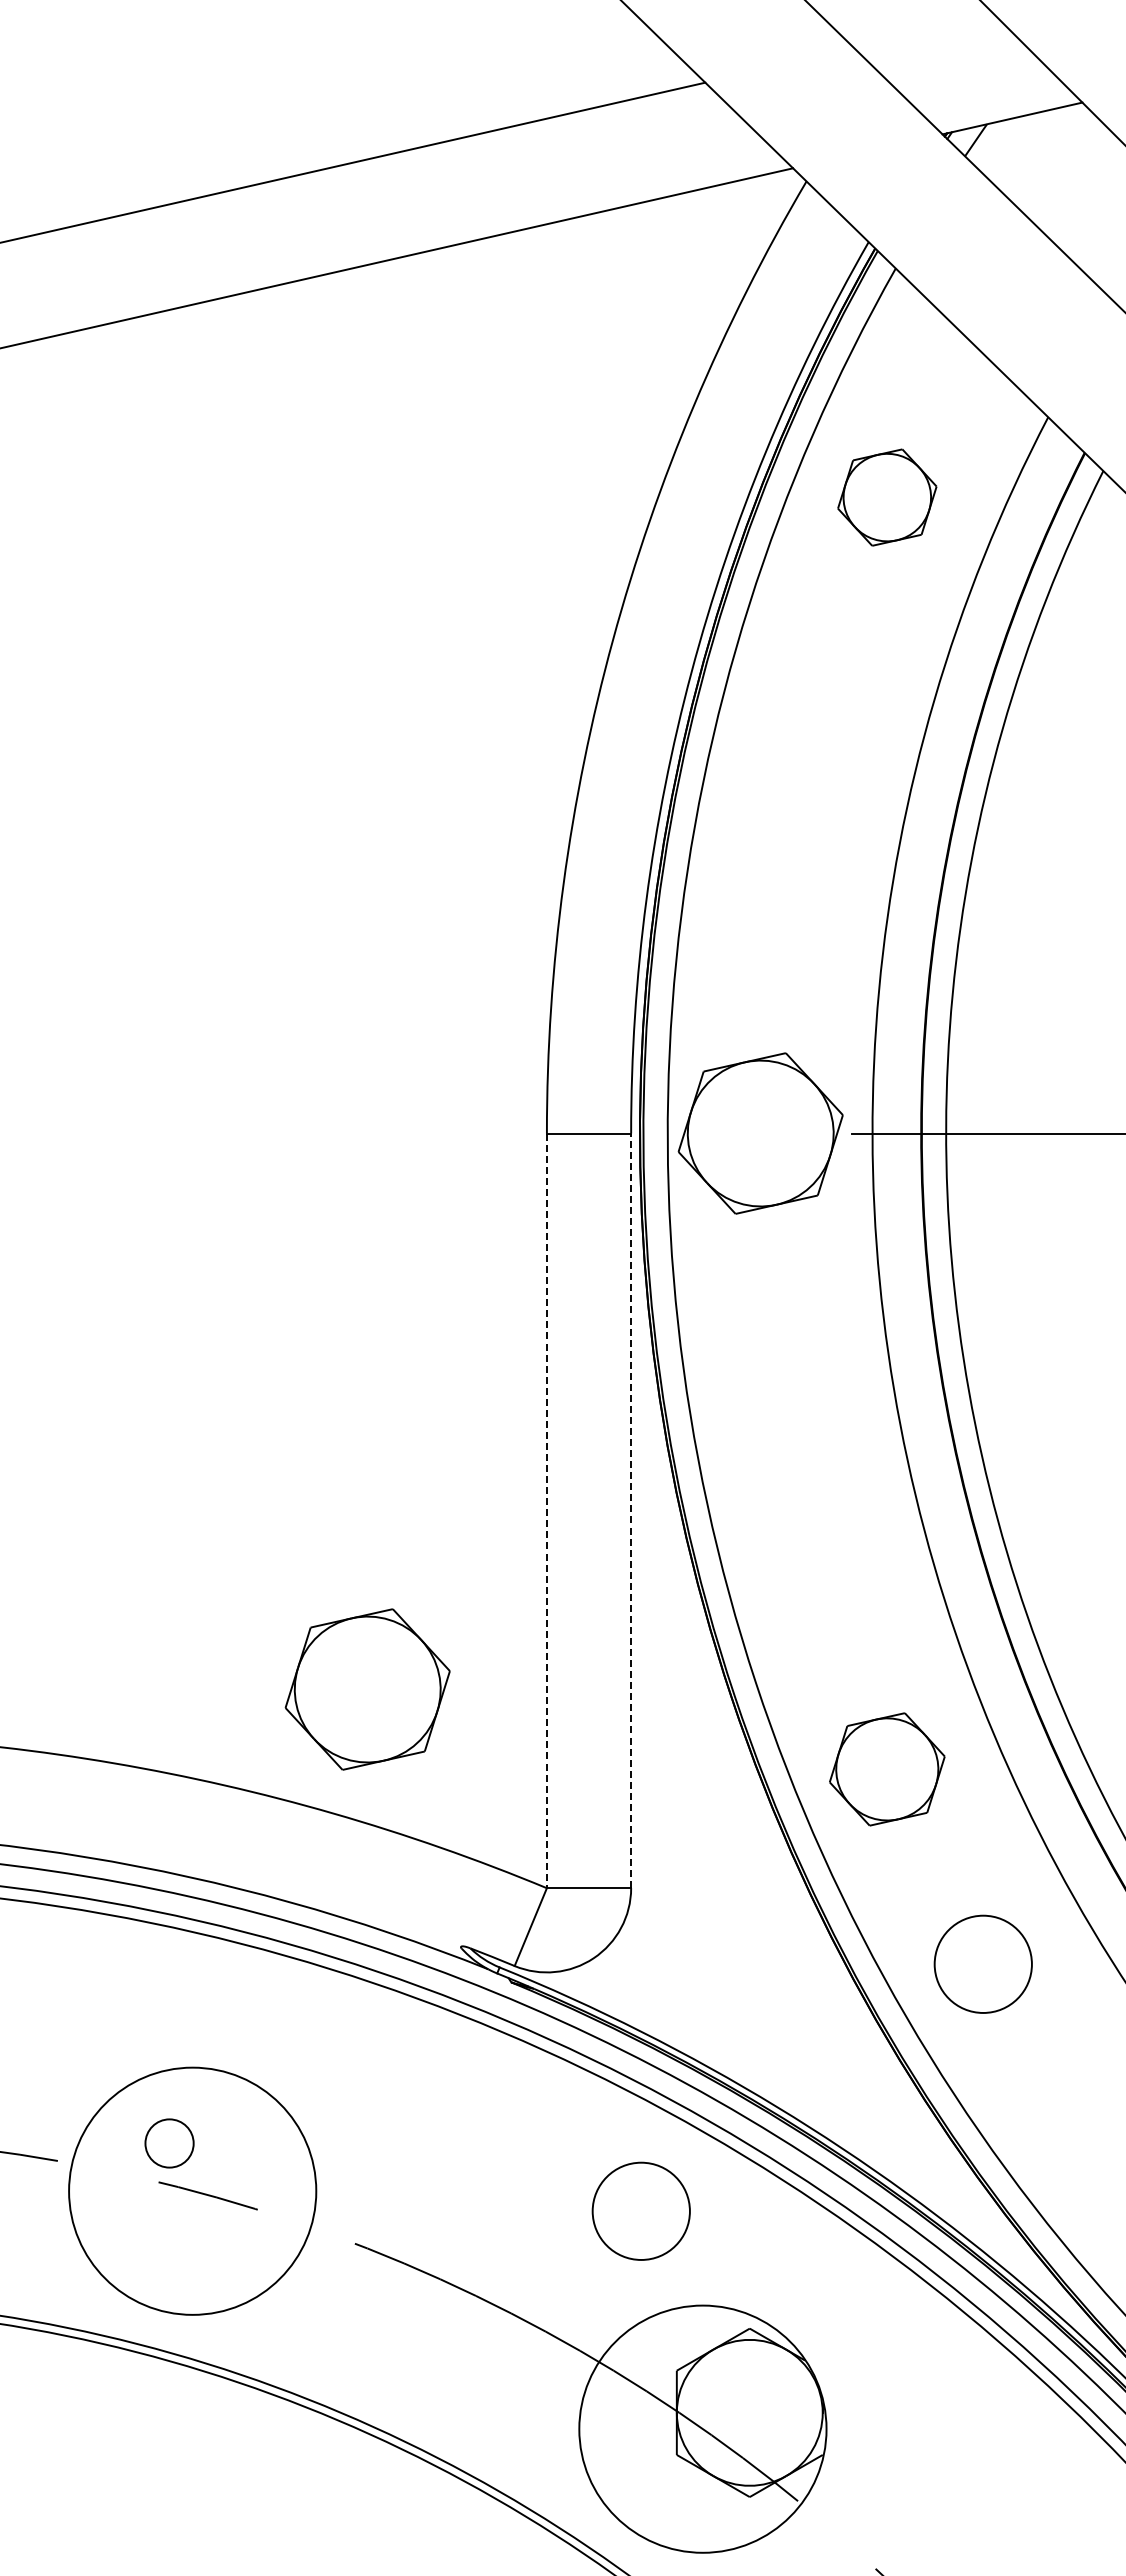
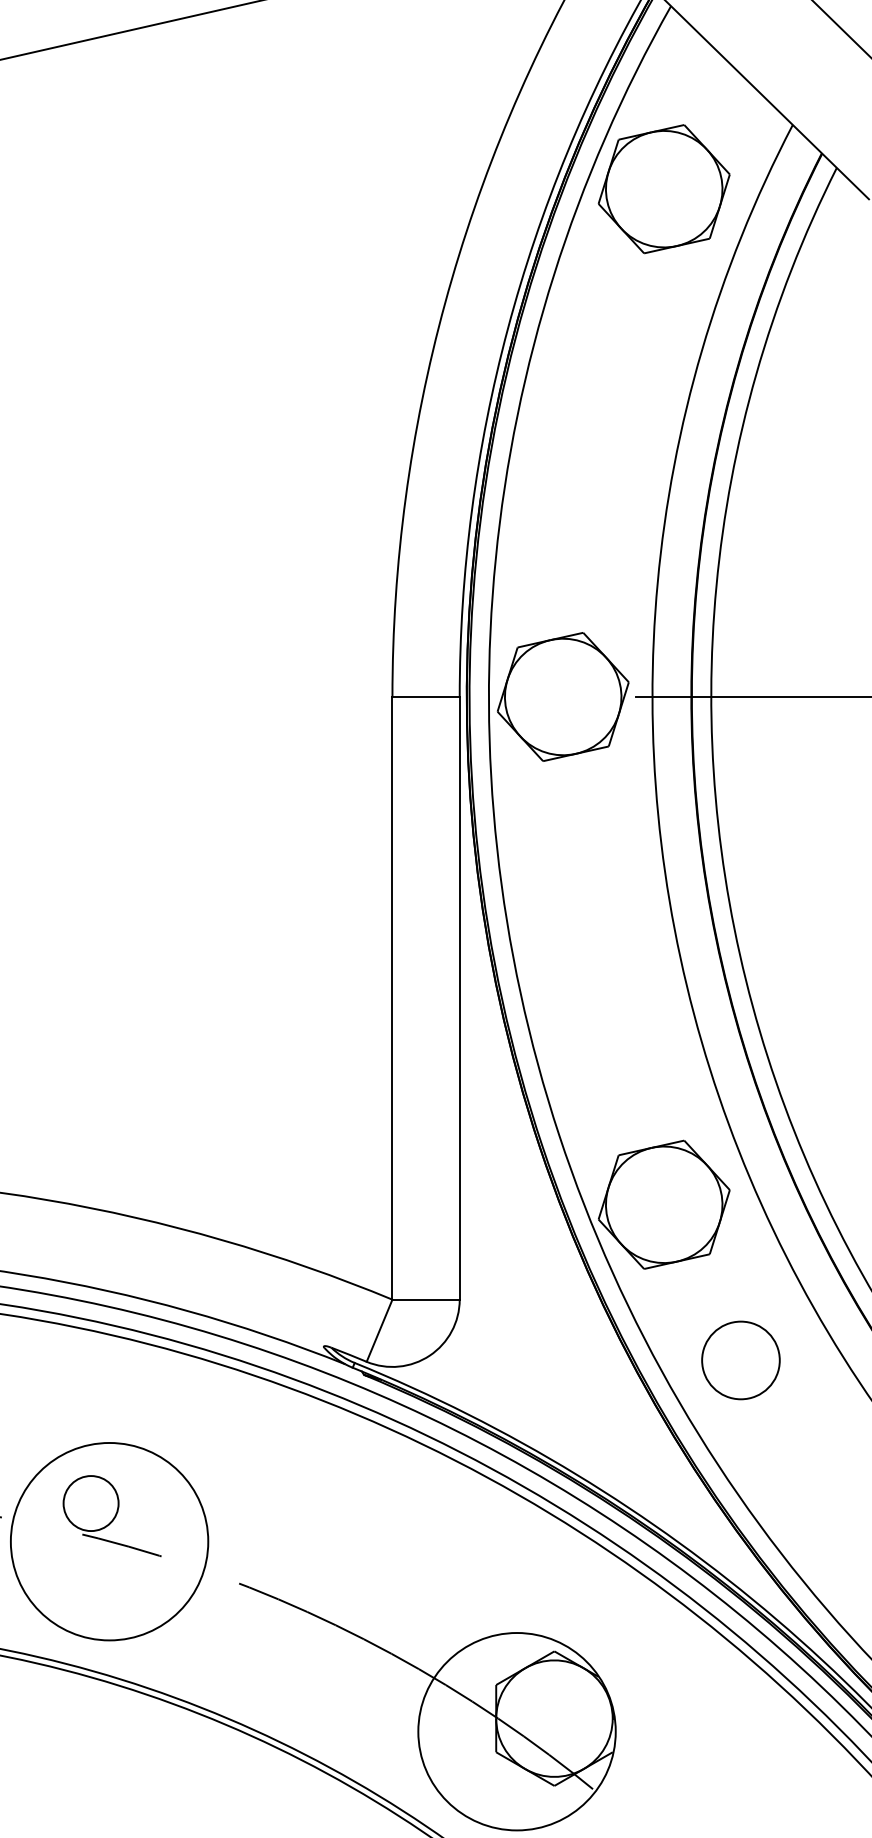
part: (887, 497) -> (664, 189), size x1.67
line: (631, 1510) -> (460, 998), dashed -> solid
line: (546, 1511) -> (392, 998), dashed -> solid
part: (367, 1689) -> (249, 1140), removed
part: (887, 1769) -> (664, 1204), size x1.43
circle: (169, 2143) -> (91, 1503), size x1.43
circle: (640, 2210) -> (467, 1557), removed

